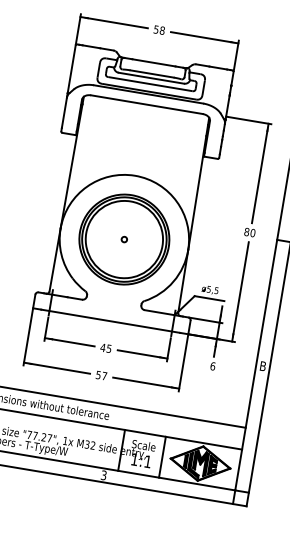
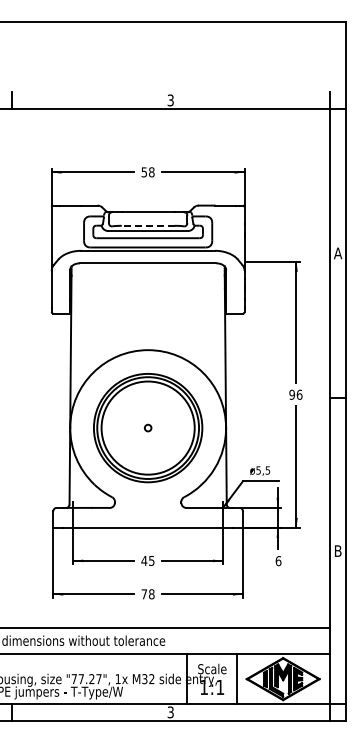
line: (151, 73) -> (147, 225), solid -> dashed
text: (249, 232) -> (295, 394), 80 -> 96
text: (101, 375) -> (147, 594), 57 -> 78

